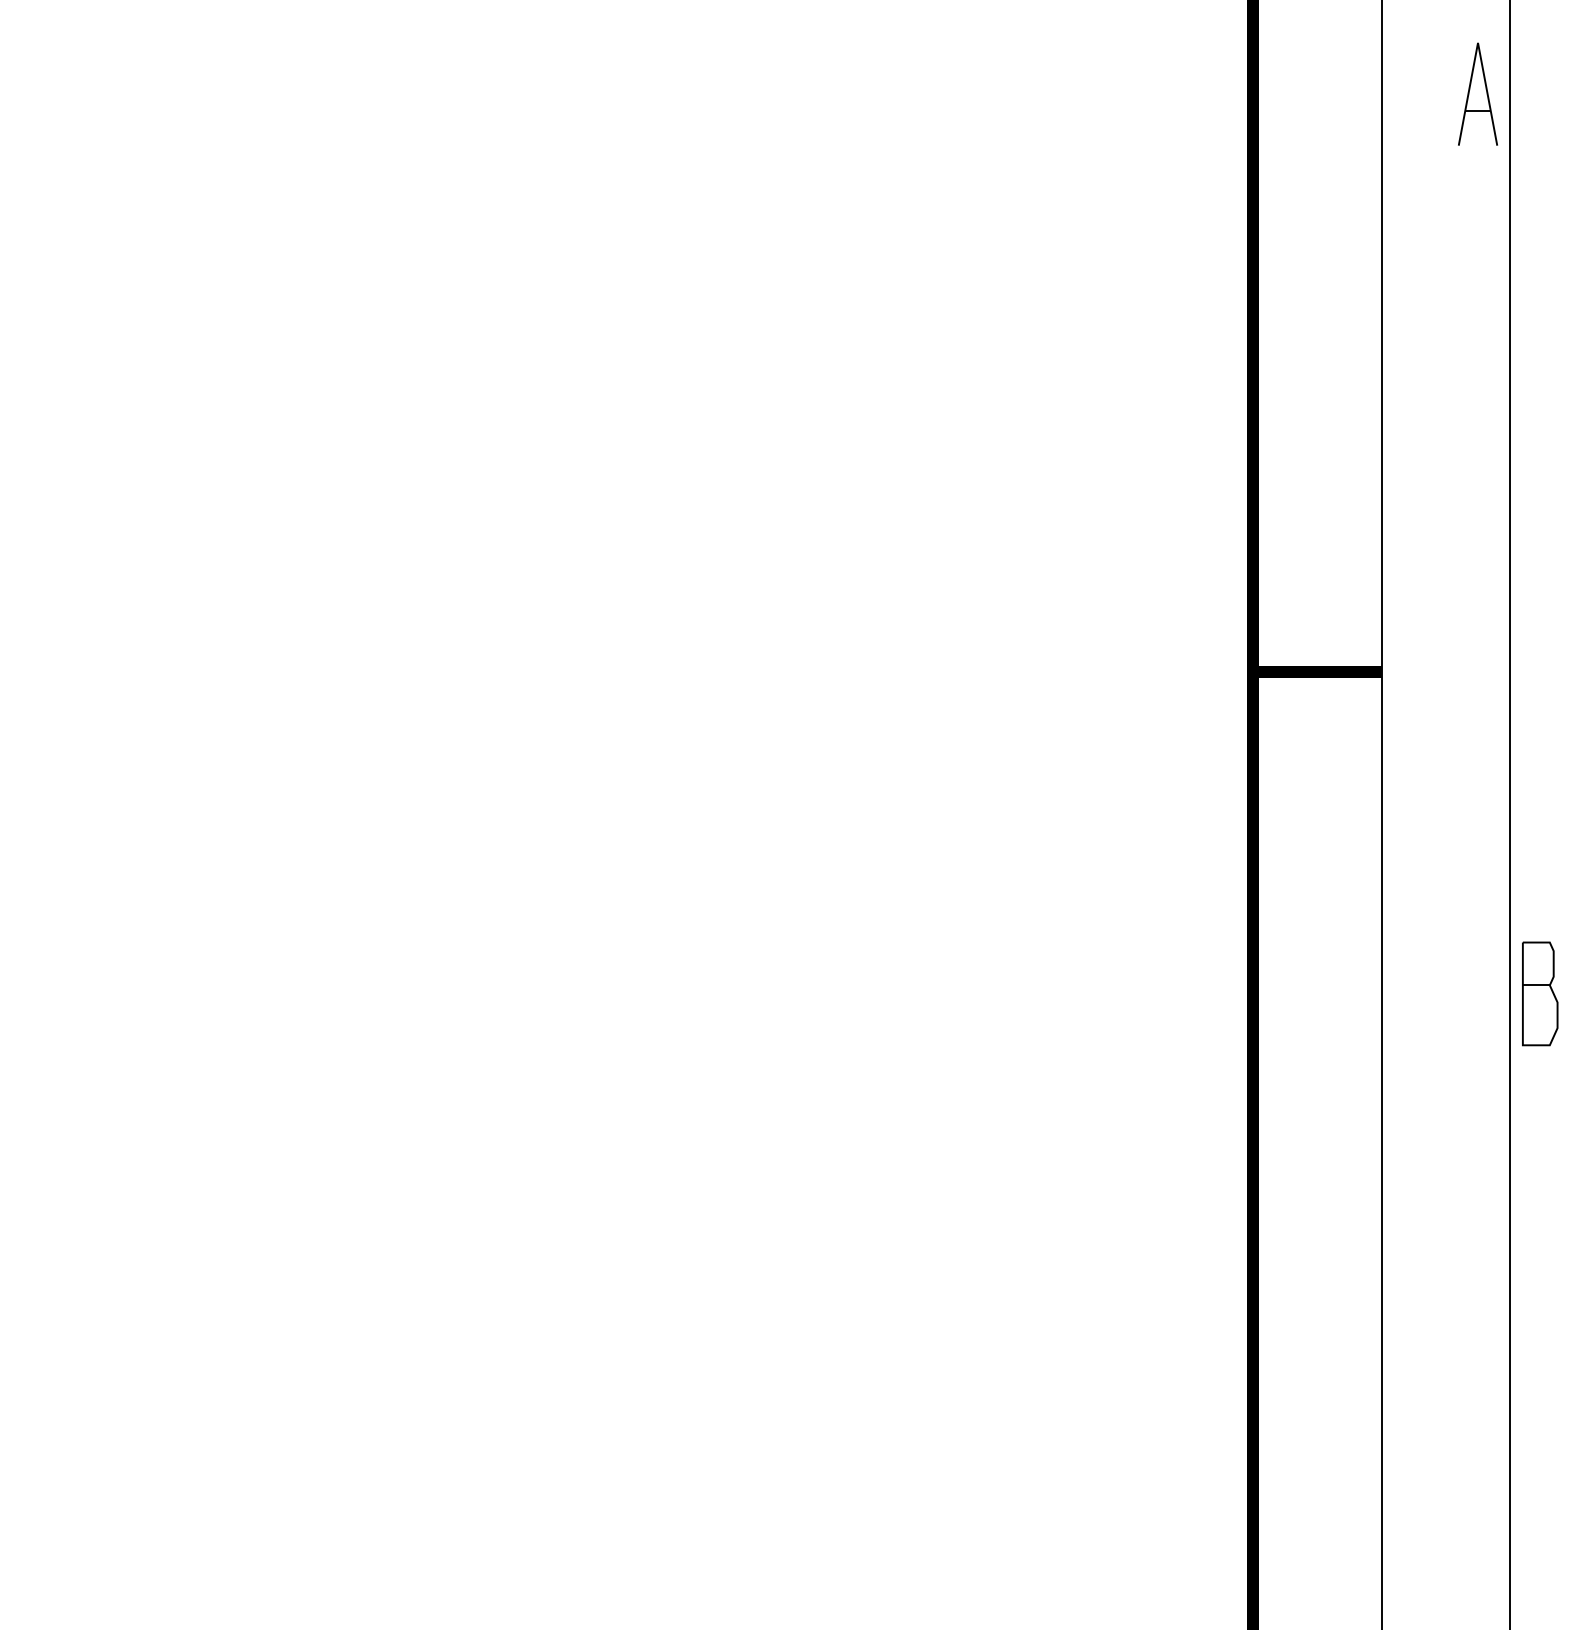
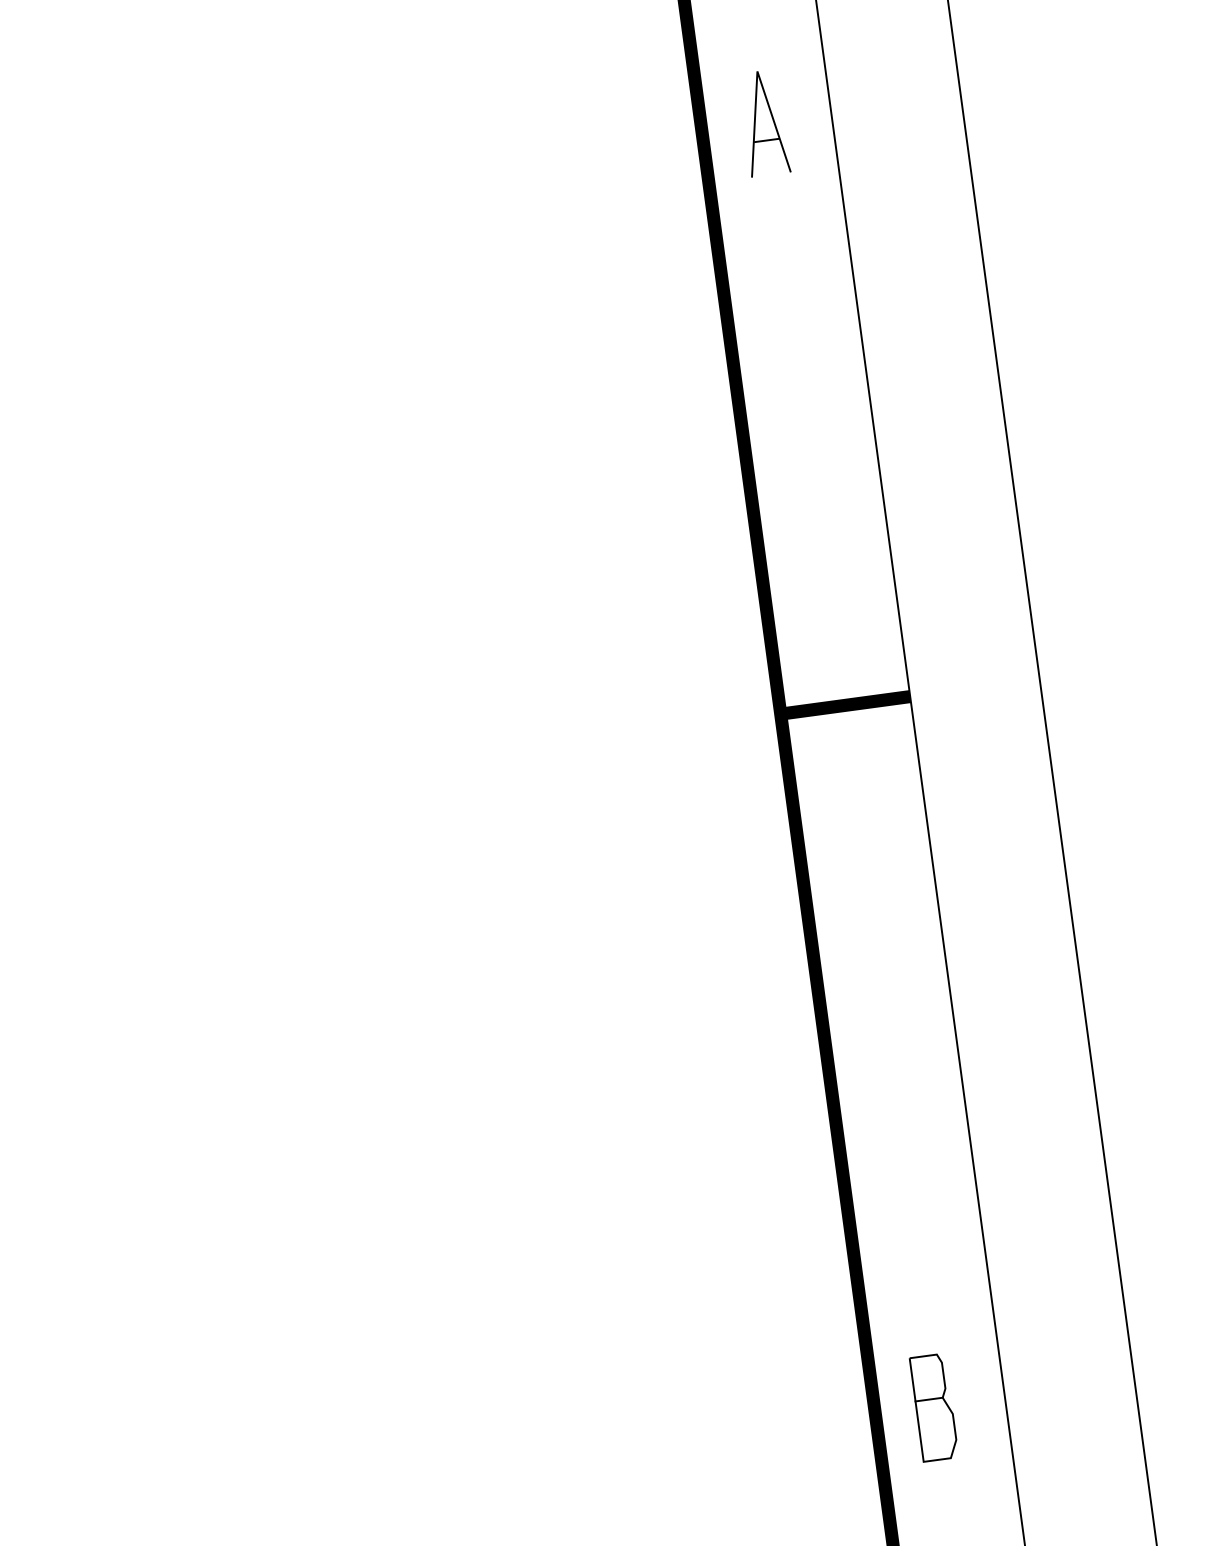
part: (1477, 93) -> (763, 122), moved
part: (1540, 993) -> (934, 1407), moved

